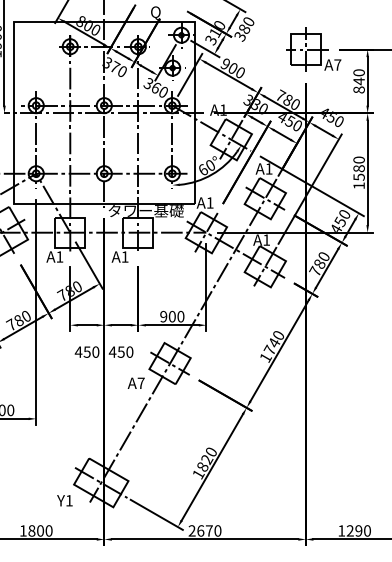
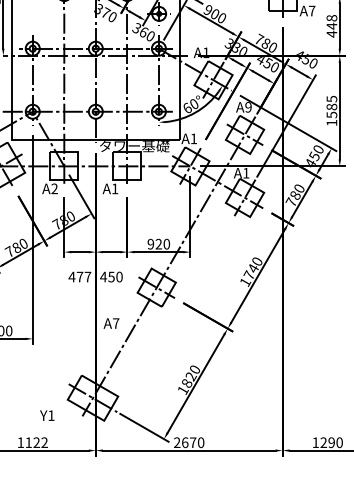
text: (358, 81) -> (331, 26), 840 -> 448
text: (358, 159) -> (331, 98), 1580 -> 1585
text: (268, 168) -> (247, 106), A1 -> A9
text: (59, 256) -> (54, 188), A1 -> A2
text: (171, 316) -> (158, 244), 900 -> 920
text: (91, 351) -> (83, 276), 450 -> 477
text: (135, 382) -> (110, 322), moved
text: (64, 500) -> (46, 415), moved
text: (40, 530) -> (36, 442), 1800 -> 1122

